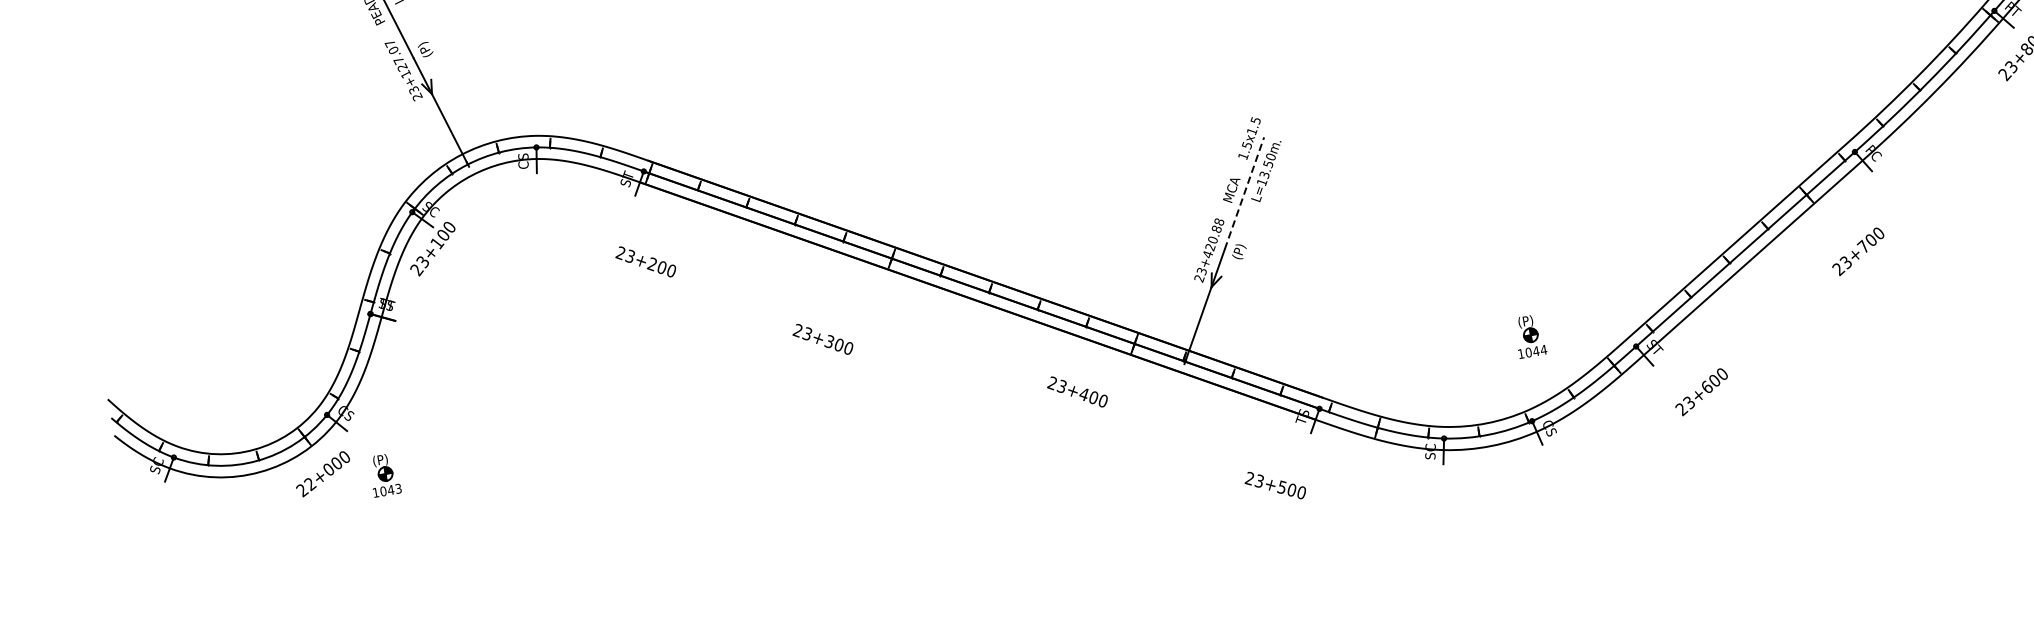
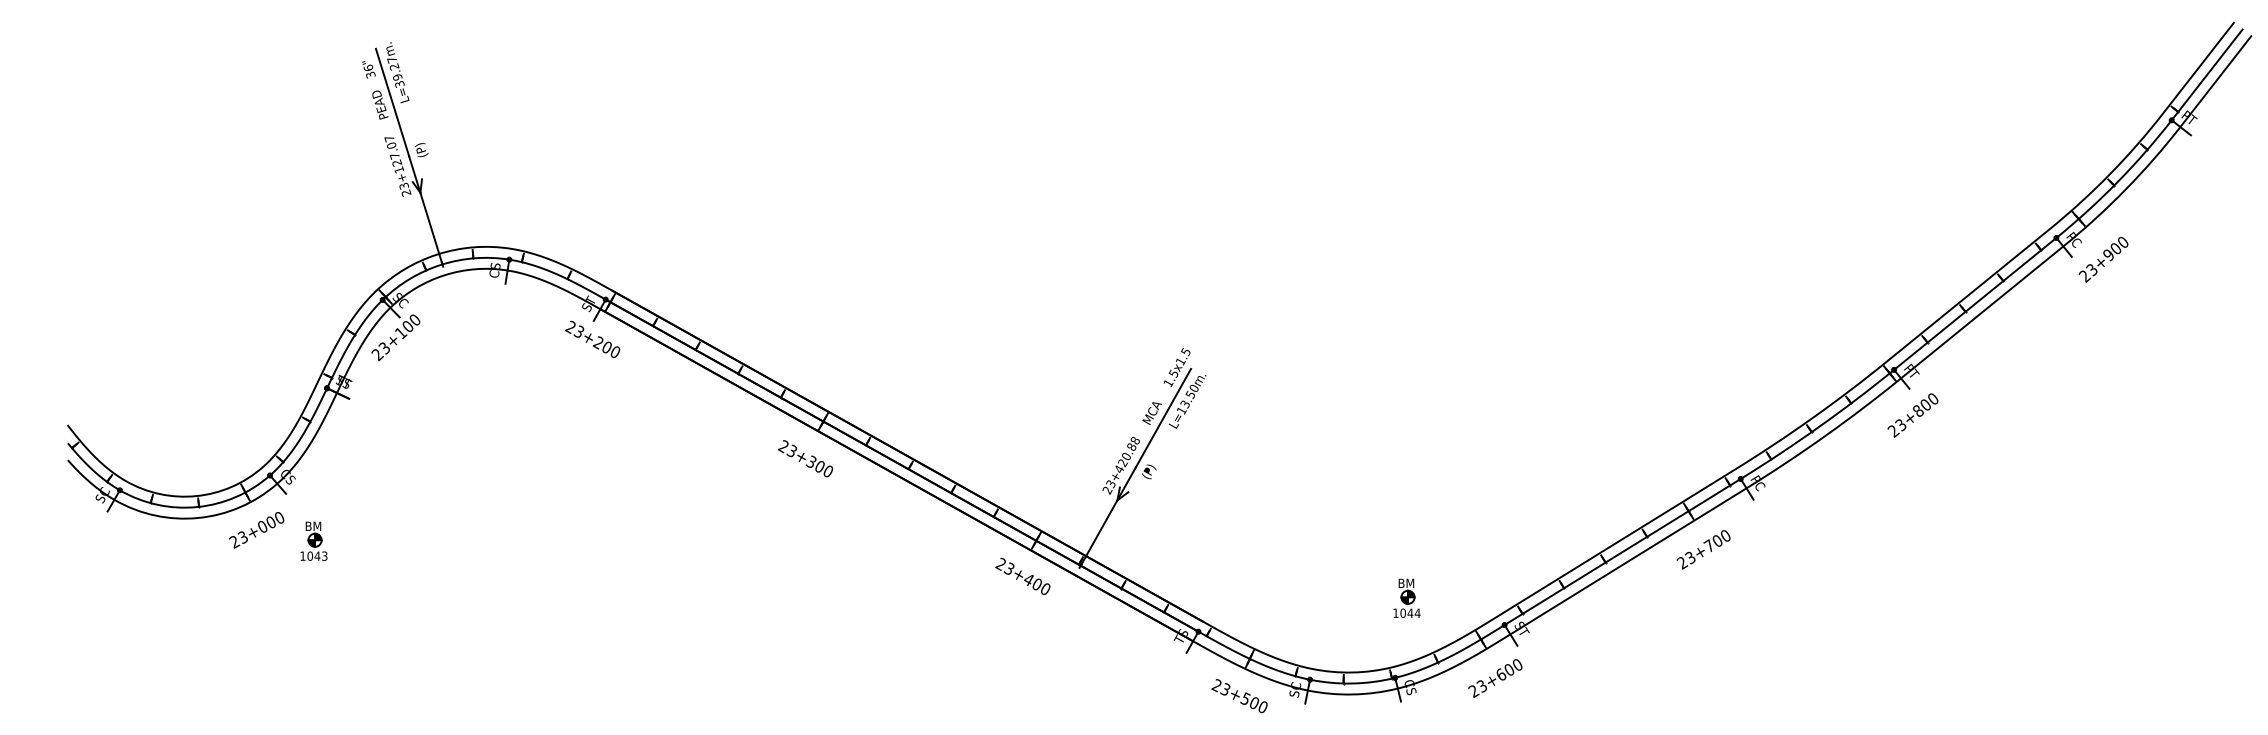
line: (1244, 192) -> (1163, 417), dashed -> solid
text: (1858, 251) -> (1703, 549), moved
text: (645, 260) -> (592, 338), moved
text: (1526, 321) -> (1406, 583), (P) -> BM
text: (822, 339) -> (805, 458), moved
text: (1076, 391) -> (1022, 575), moved
text: (1701, 392) -> (1495, 678), moved
text: (381, 460) -> (313, 526), (P) -> BM
text: (309, 484) -> (242, 537), 22+000 -> 23+000
text: (1275, 485) -> (1239, 696), moved

